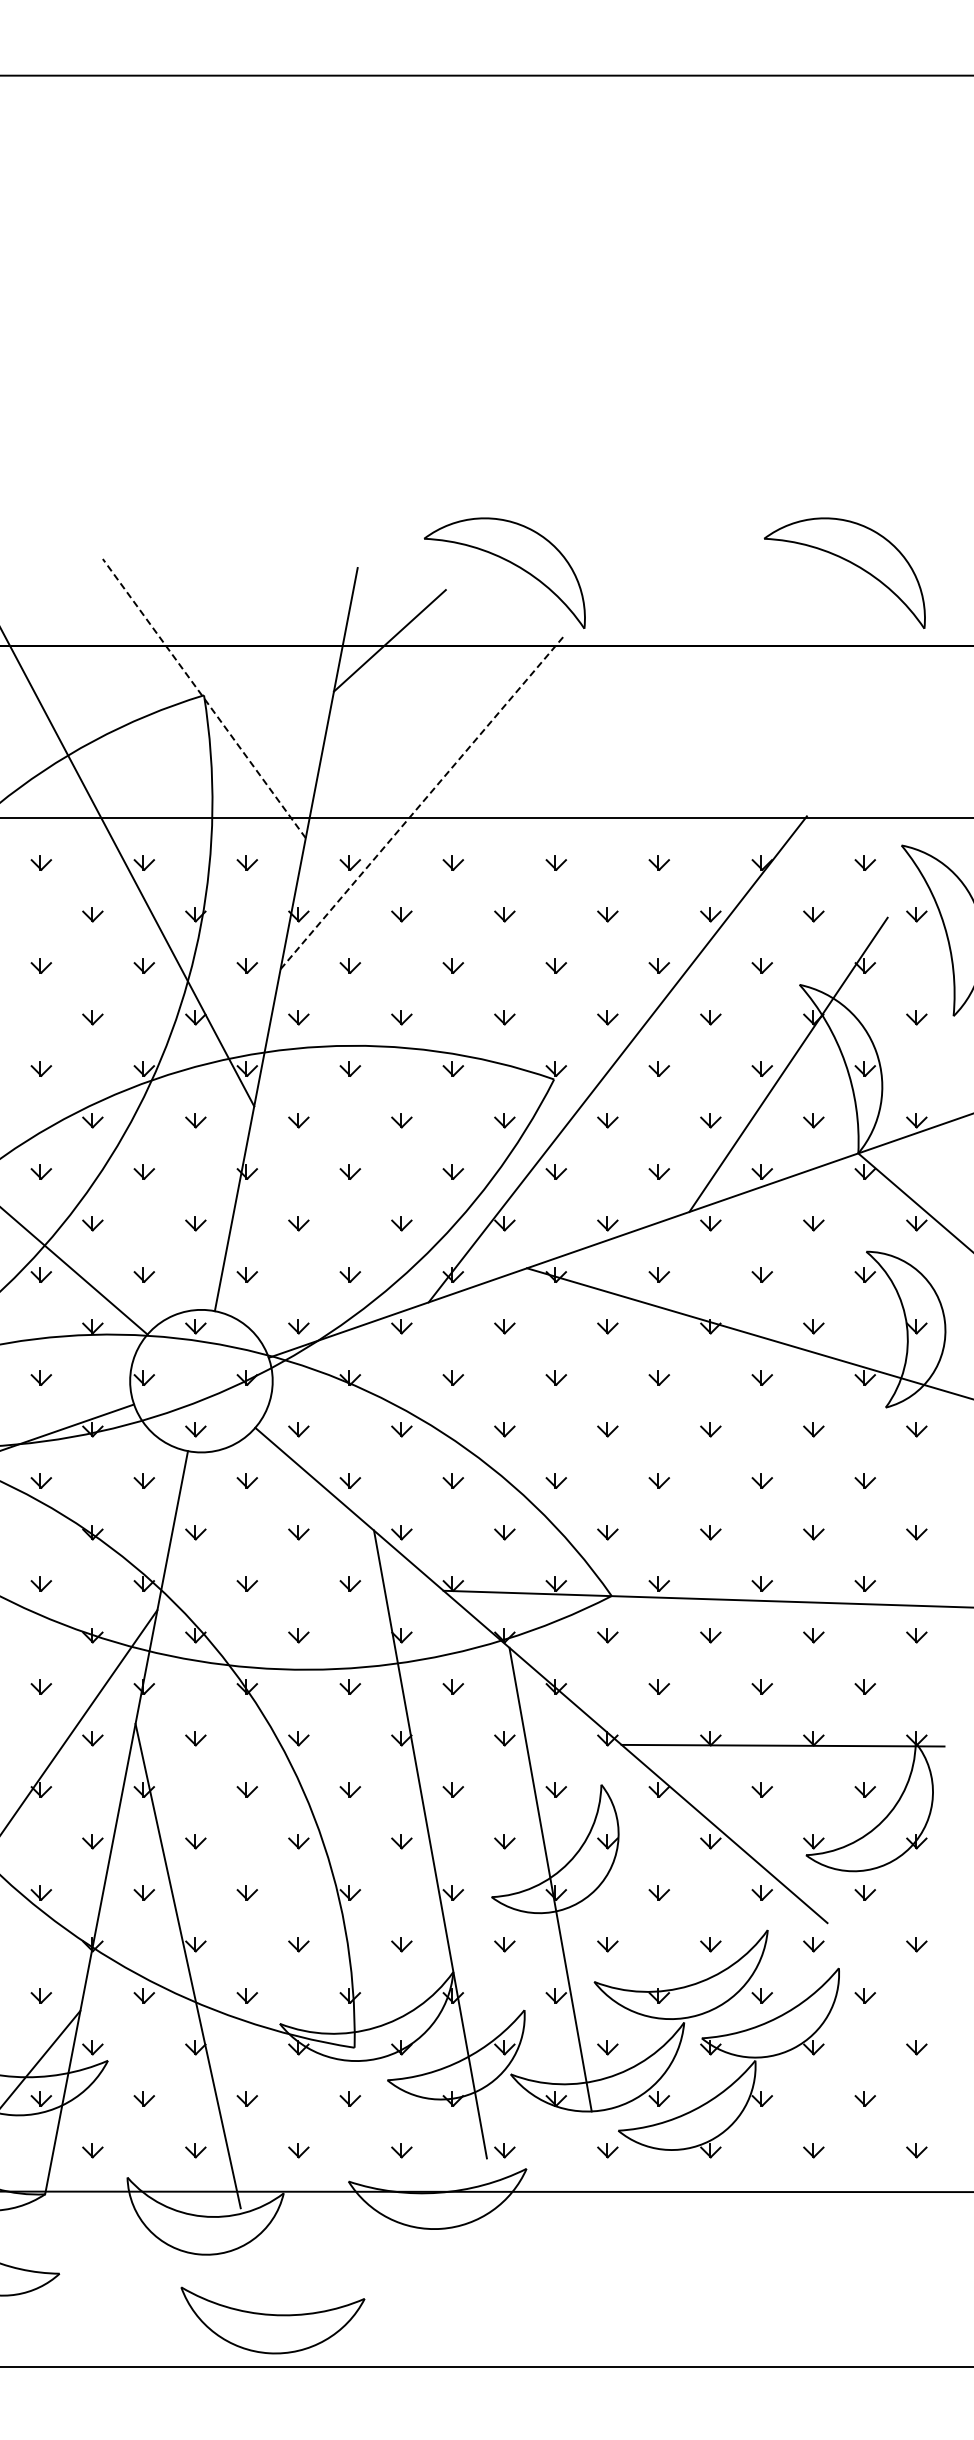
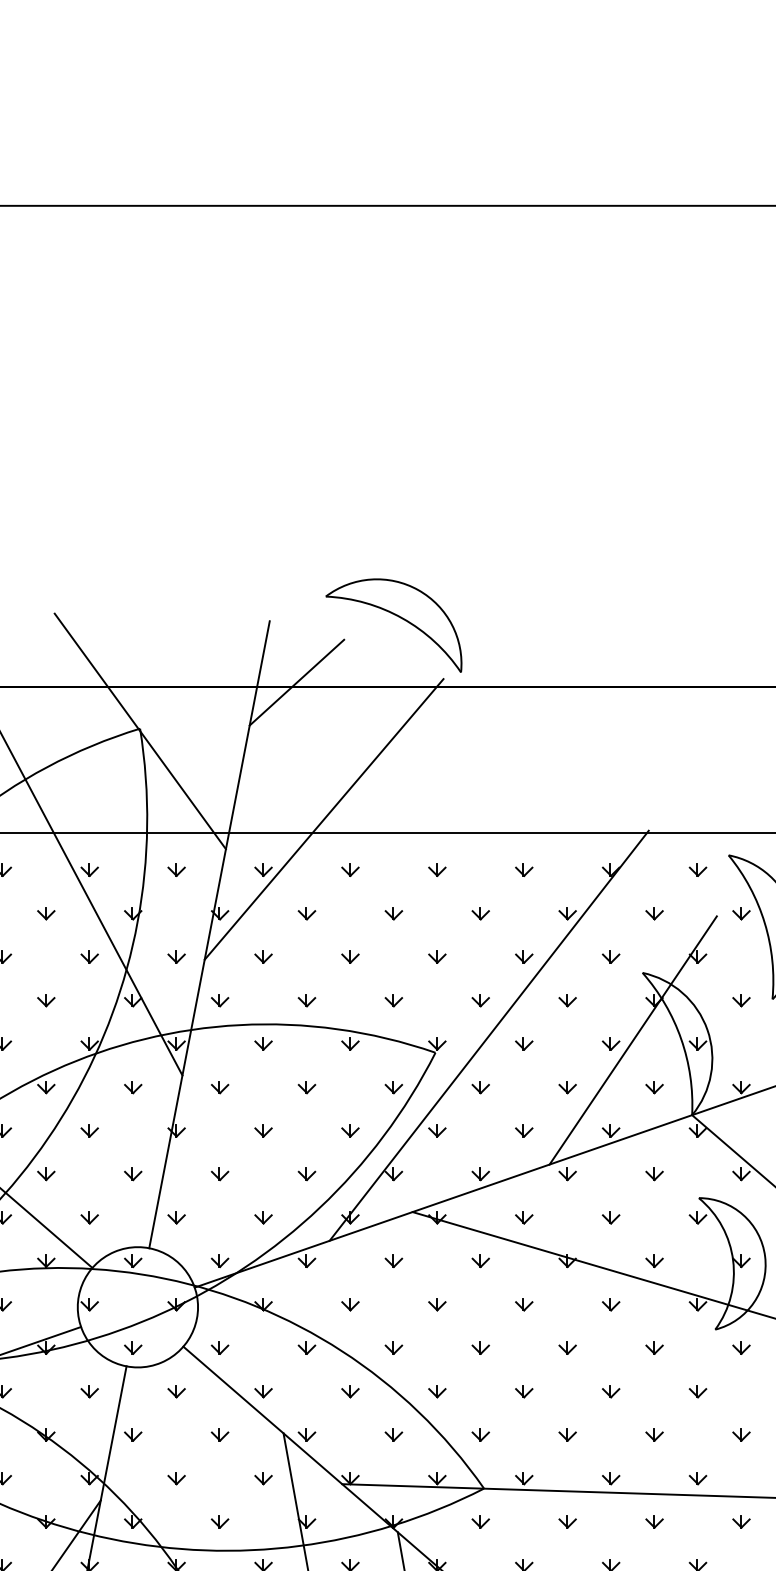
part: (848, 562) -> (683, 616), removed
line: (204, 698) -> (140, 731), dashed -> solid
line: (422, 802) -> (324, 819), dashed -> solid

